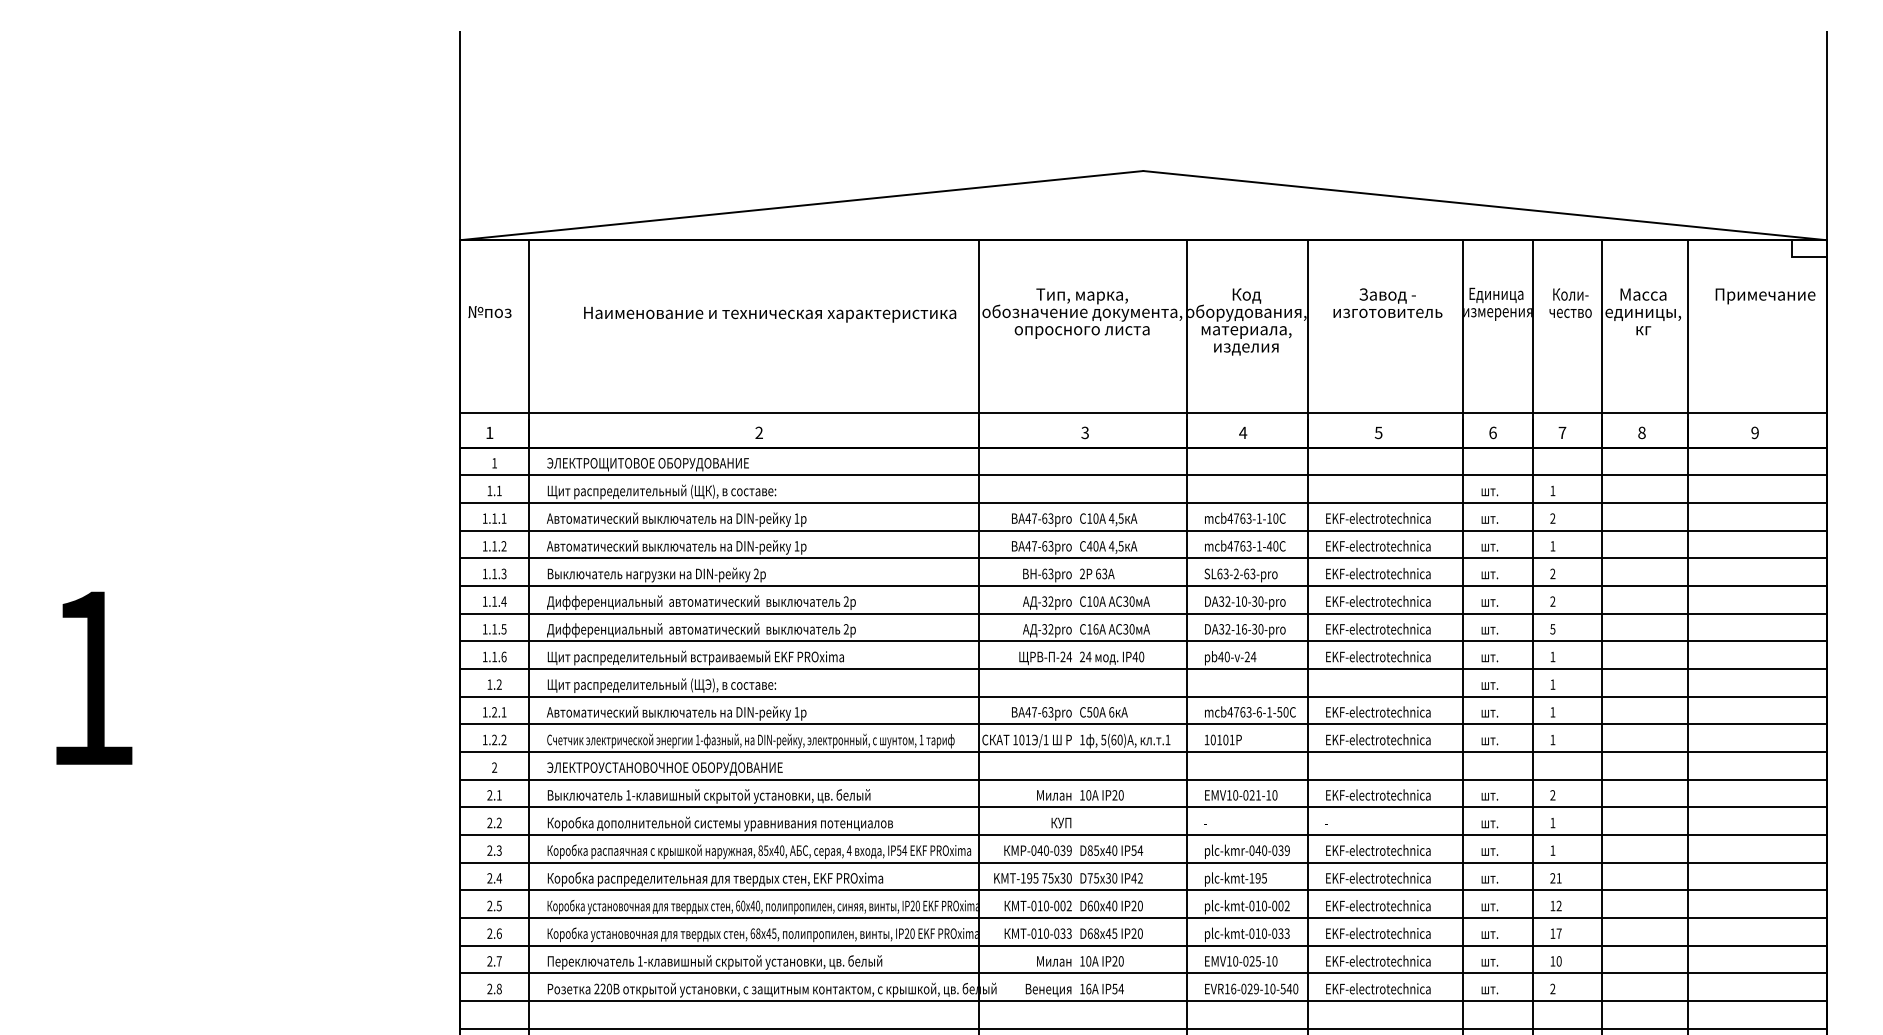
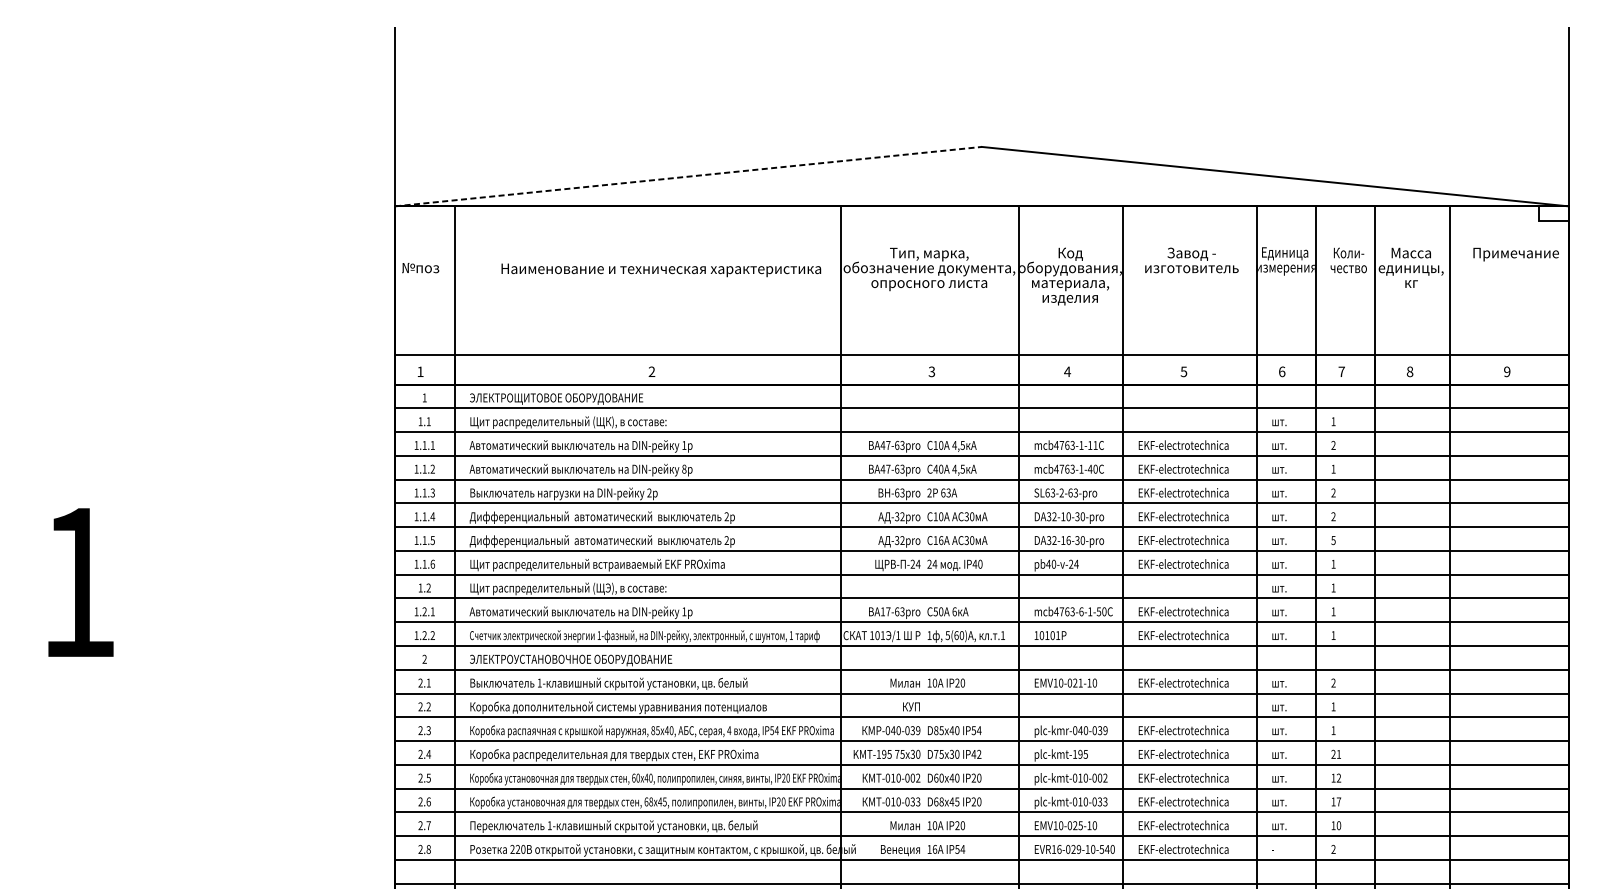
line: (802, 205) -> (689, 176), solid -> dashed
text: (1275, 518) -> (1095, 445), mcb4763-1-10C -> mcb4763-1-11C
text: (796, 546) -> (683, 469), 1p -> 8p
text: (1027, 712) -> (882, 611), 47-63pro -> 17-63pro
text: (1489, 990) -> (1279, 850), шт. -> -

